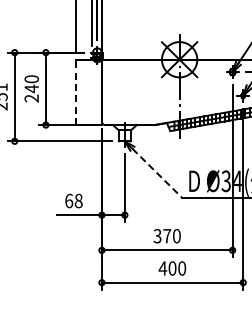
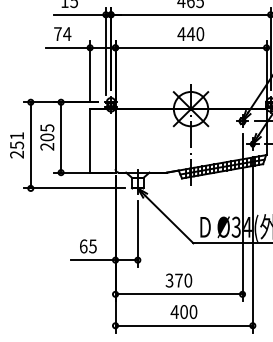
text: (31, 83) -> (47, 132), 240 -> 205
line: (76, 92) -> (90, 140), dashed -> solid
line: (157, 173) -> (169, 219), dashed -> solid
text: (78, 201) -> (92, 246), 68 -> 65

